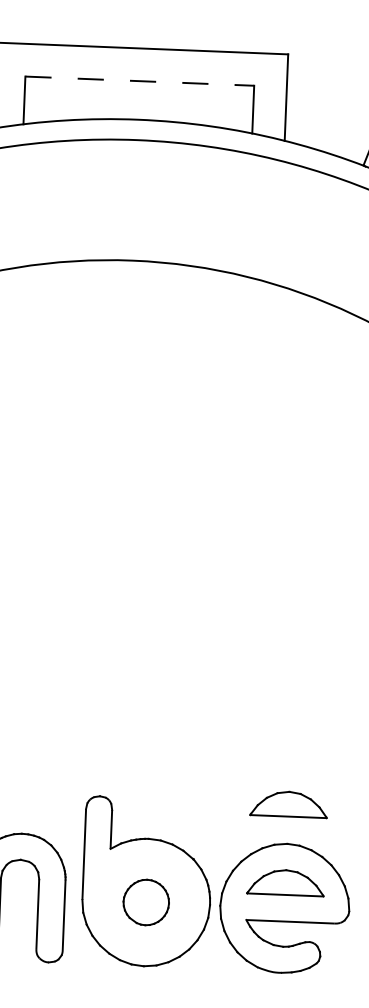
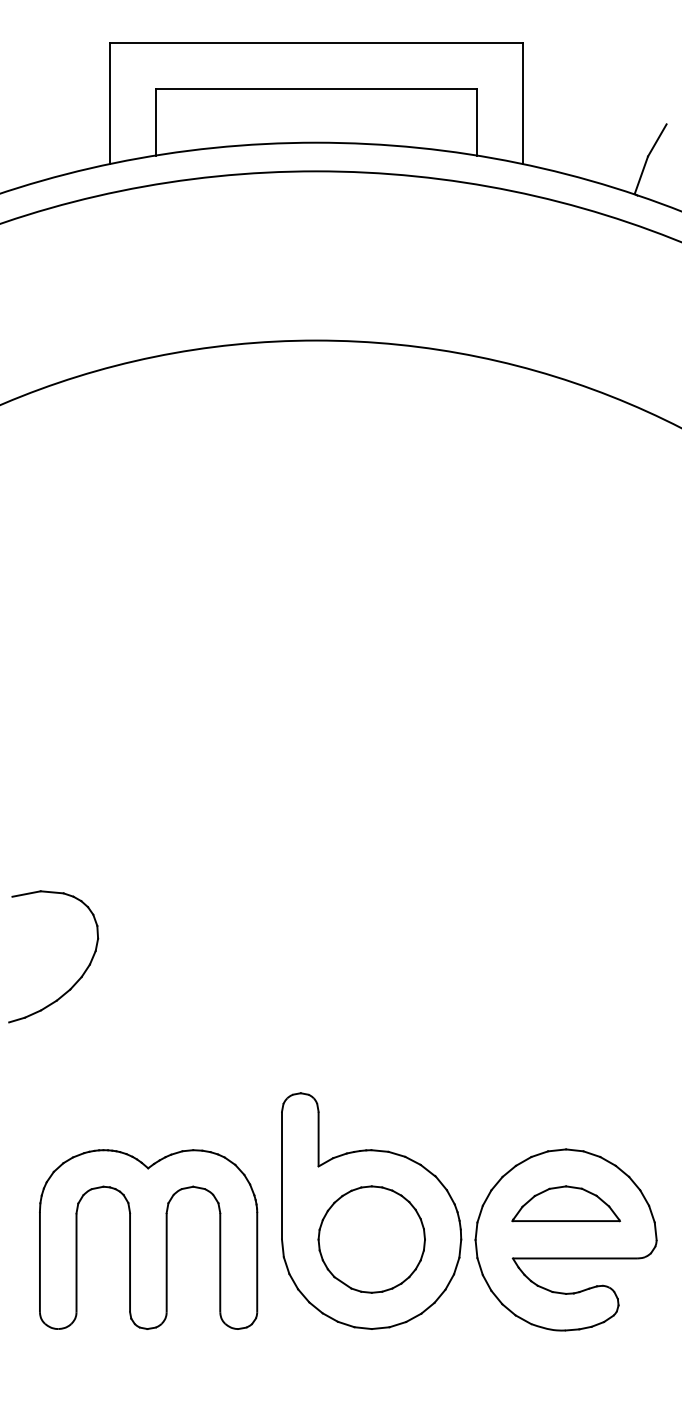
line: (139, 81) -> (316, 88), dashed -> solid
part: (288, 804) -> (565, 1093), removed
part: (146, 902) -> (371, 1239), size x1.67

